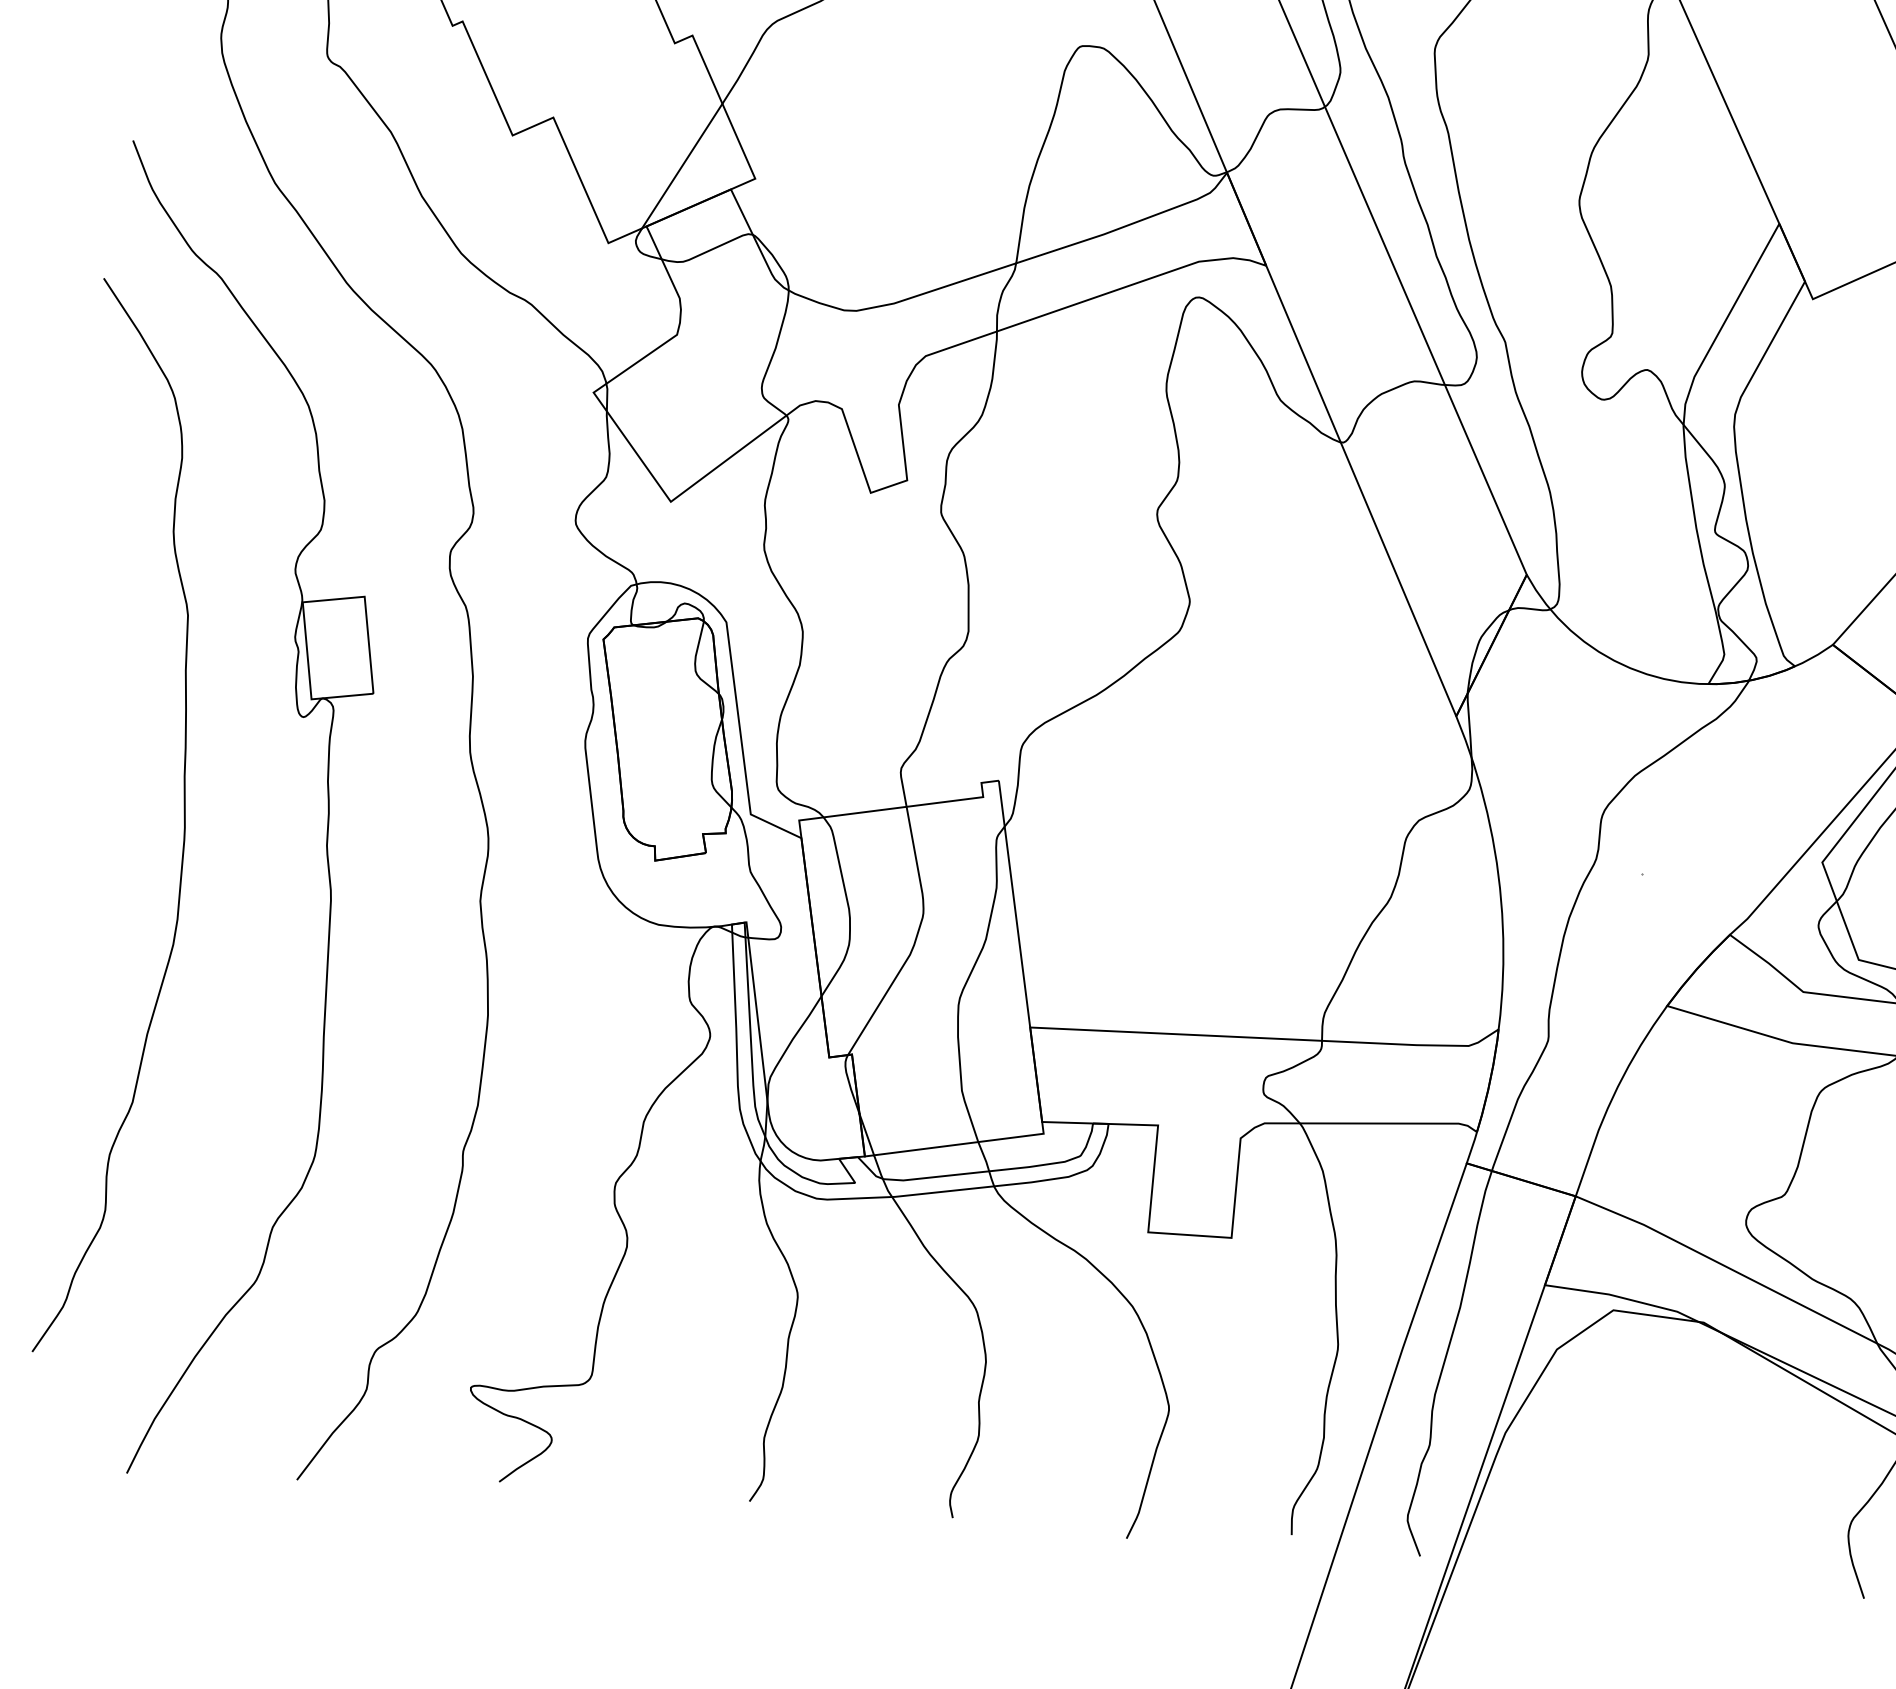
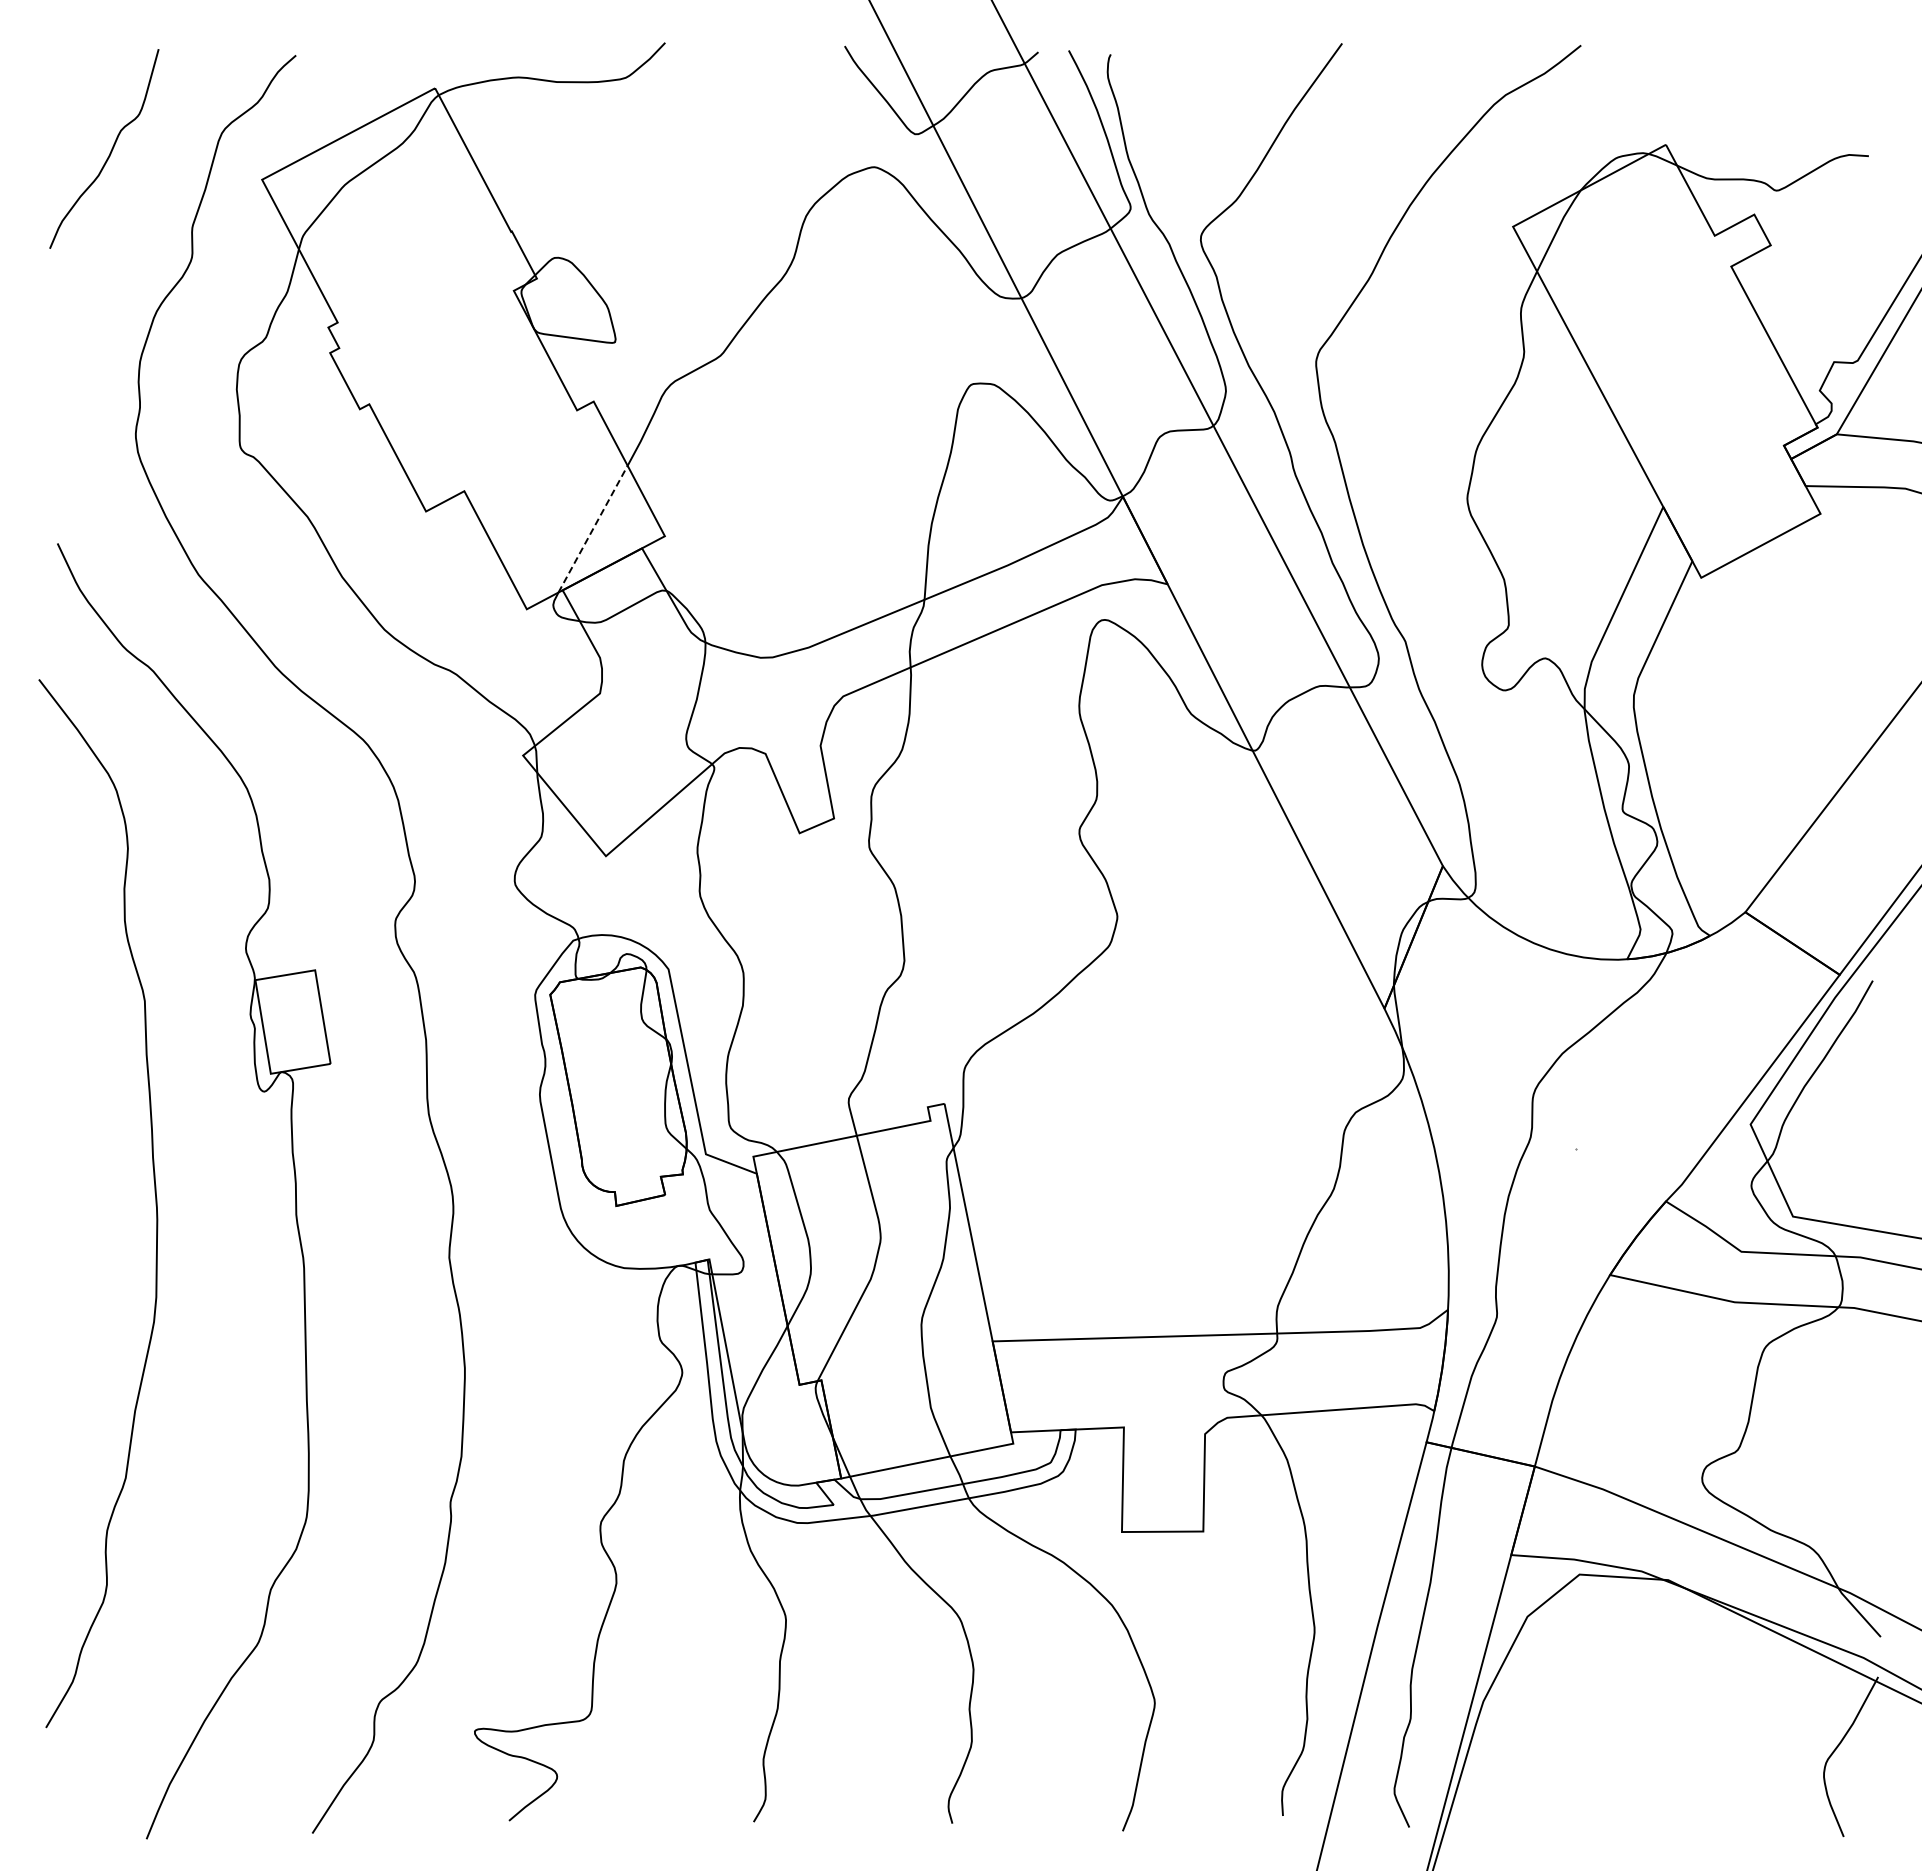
line: (682, 165) -> (593, 528), solid -> dashed

